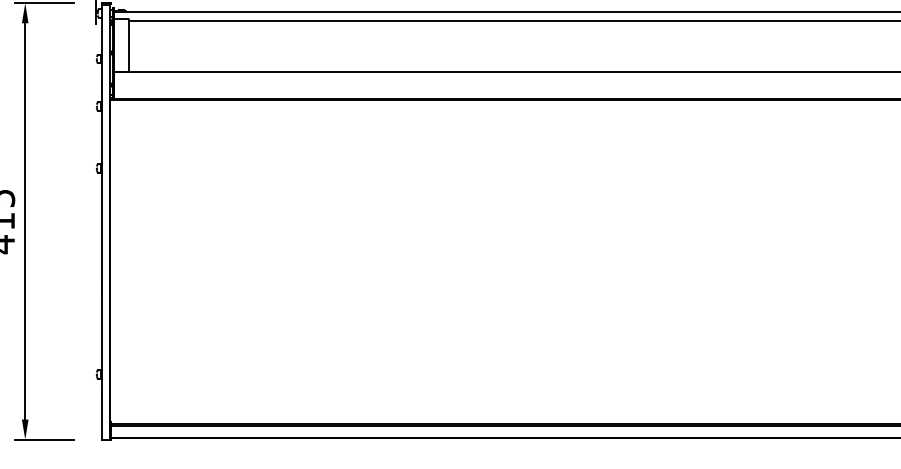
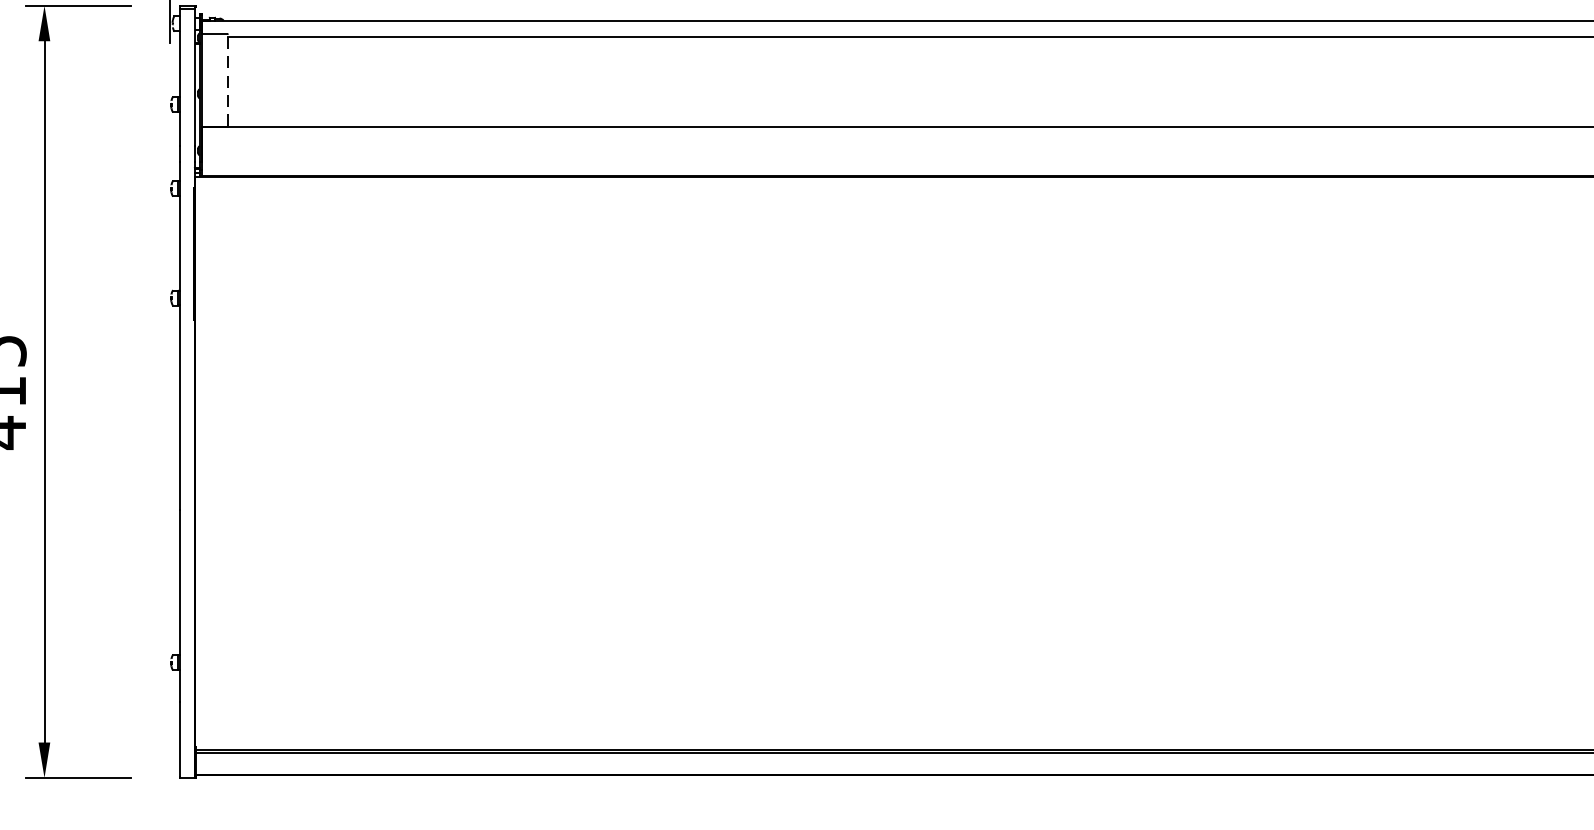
line: (128, 45) -> (227, 80), solid -> dashed

